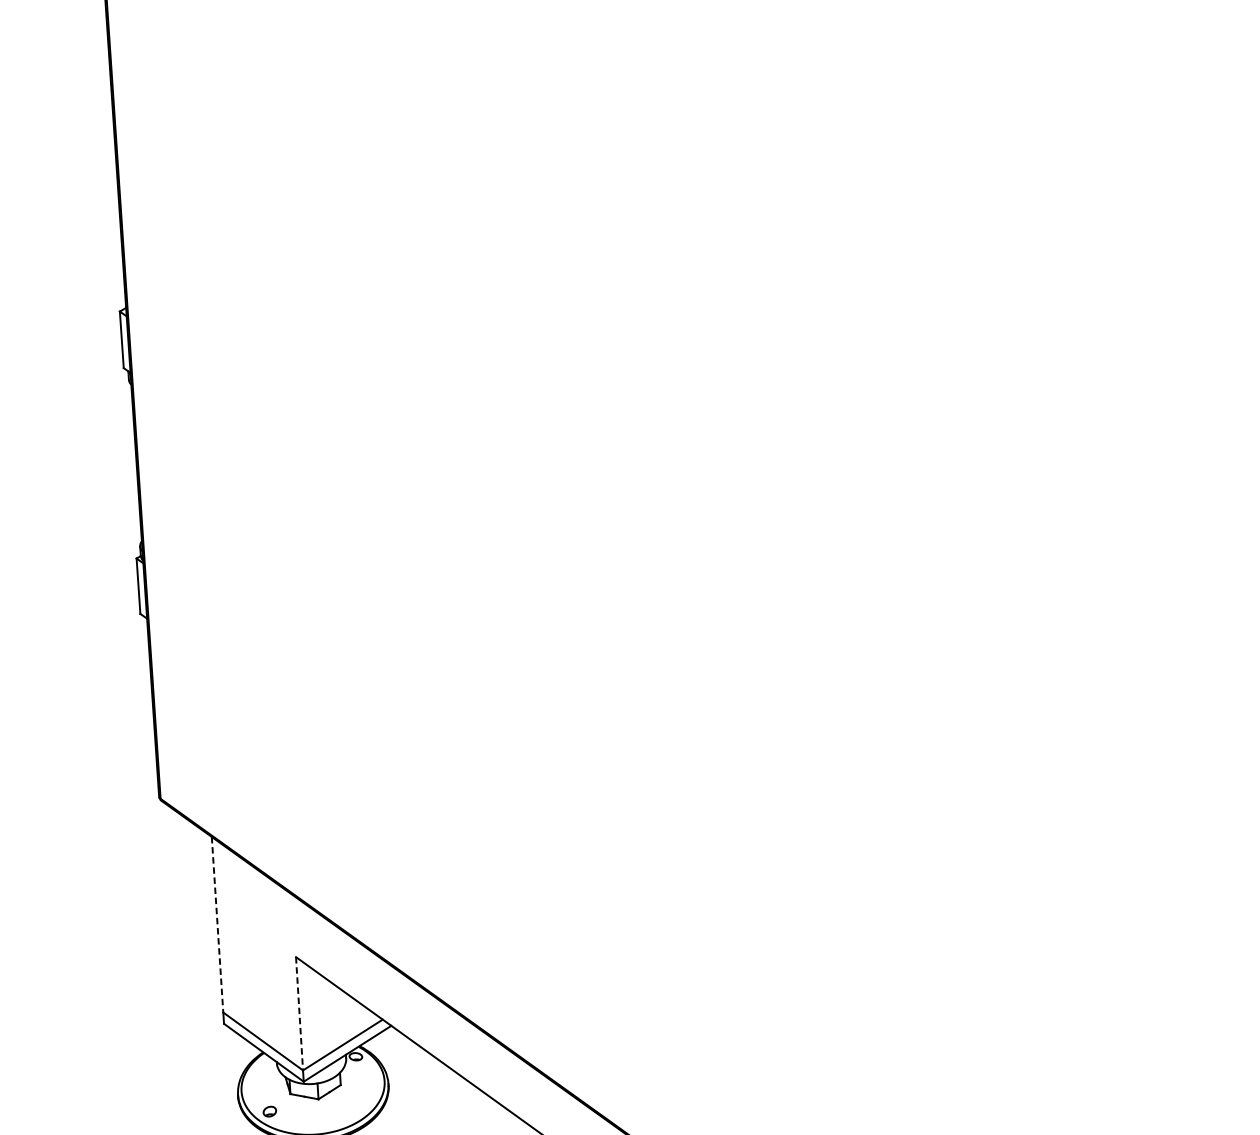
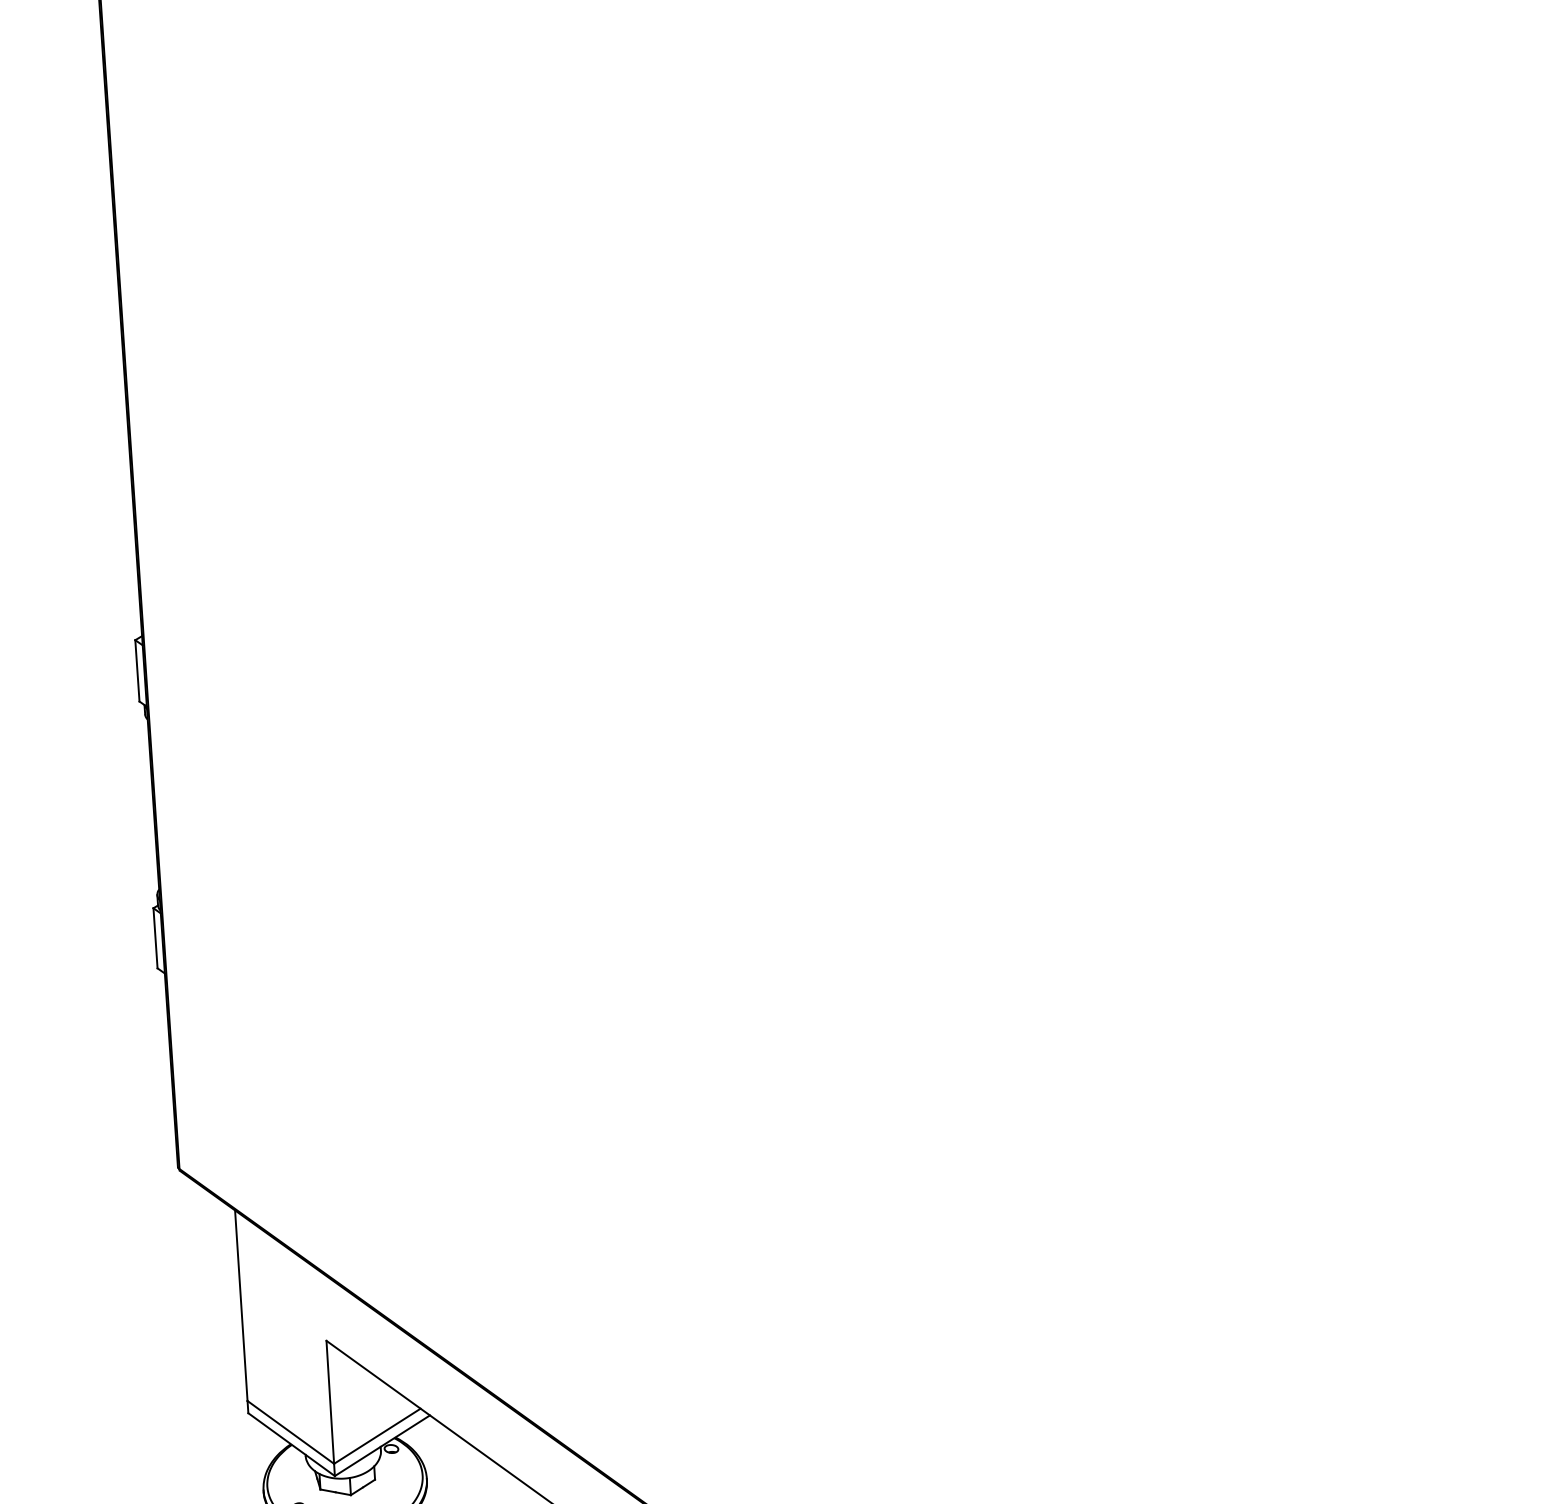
line: (217, 925) -> (241, 1306), dashed -> solid
line: (299, 1013) -> (330, 1402), dashed -> solid

